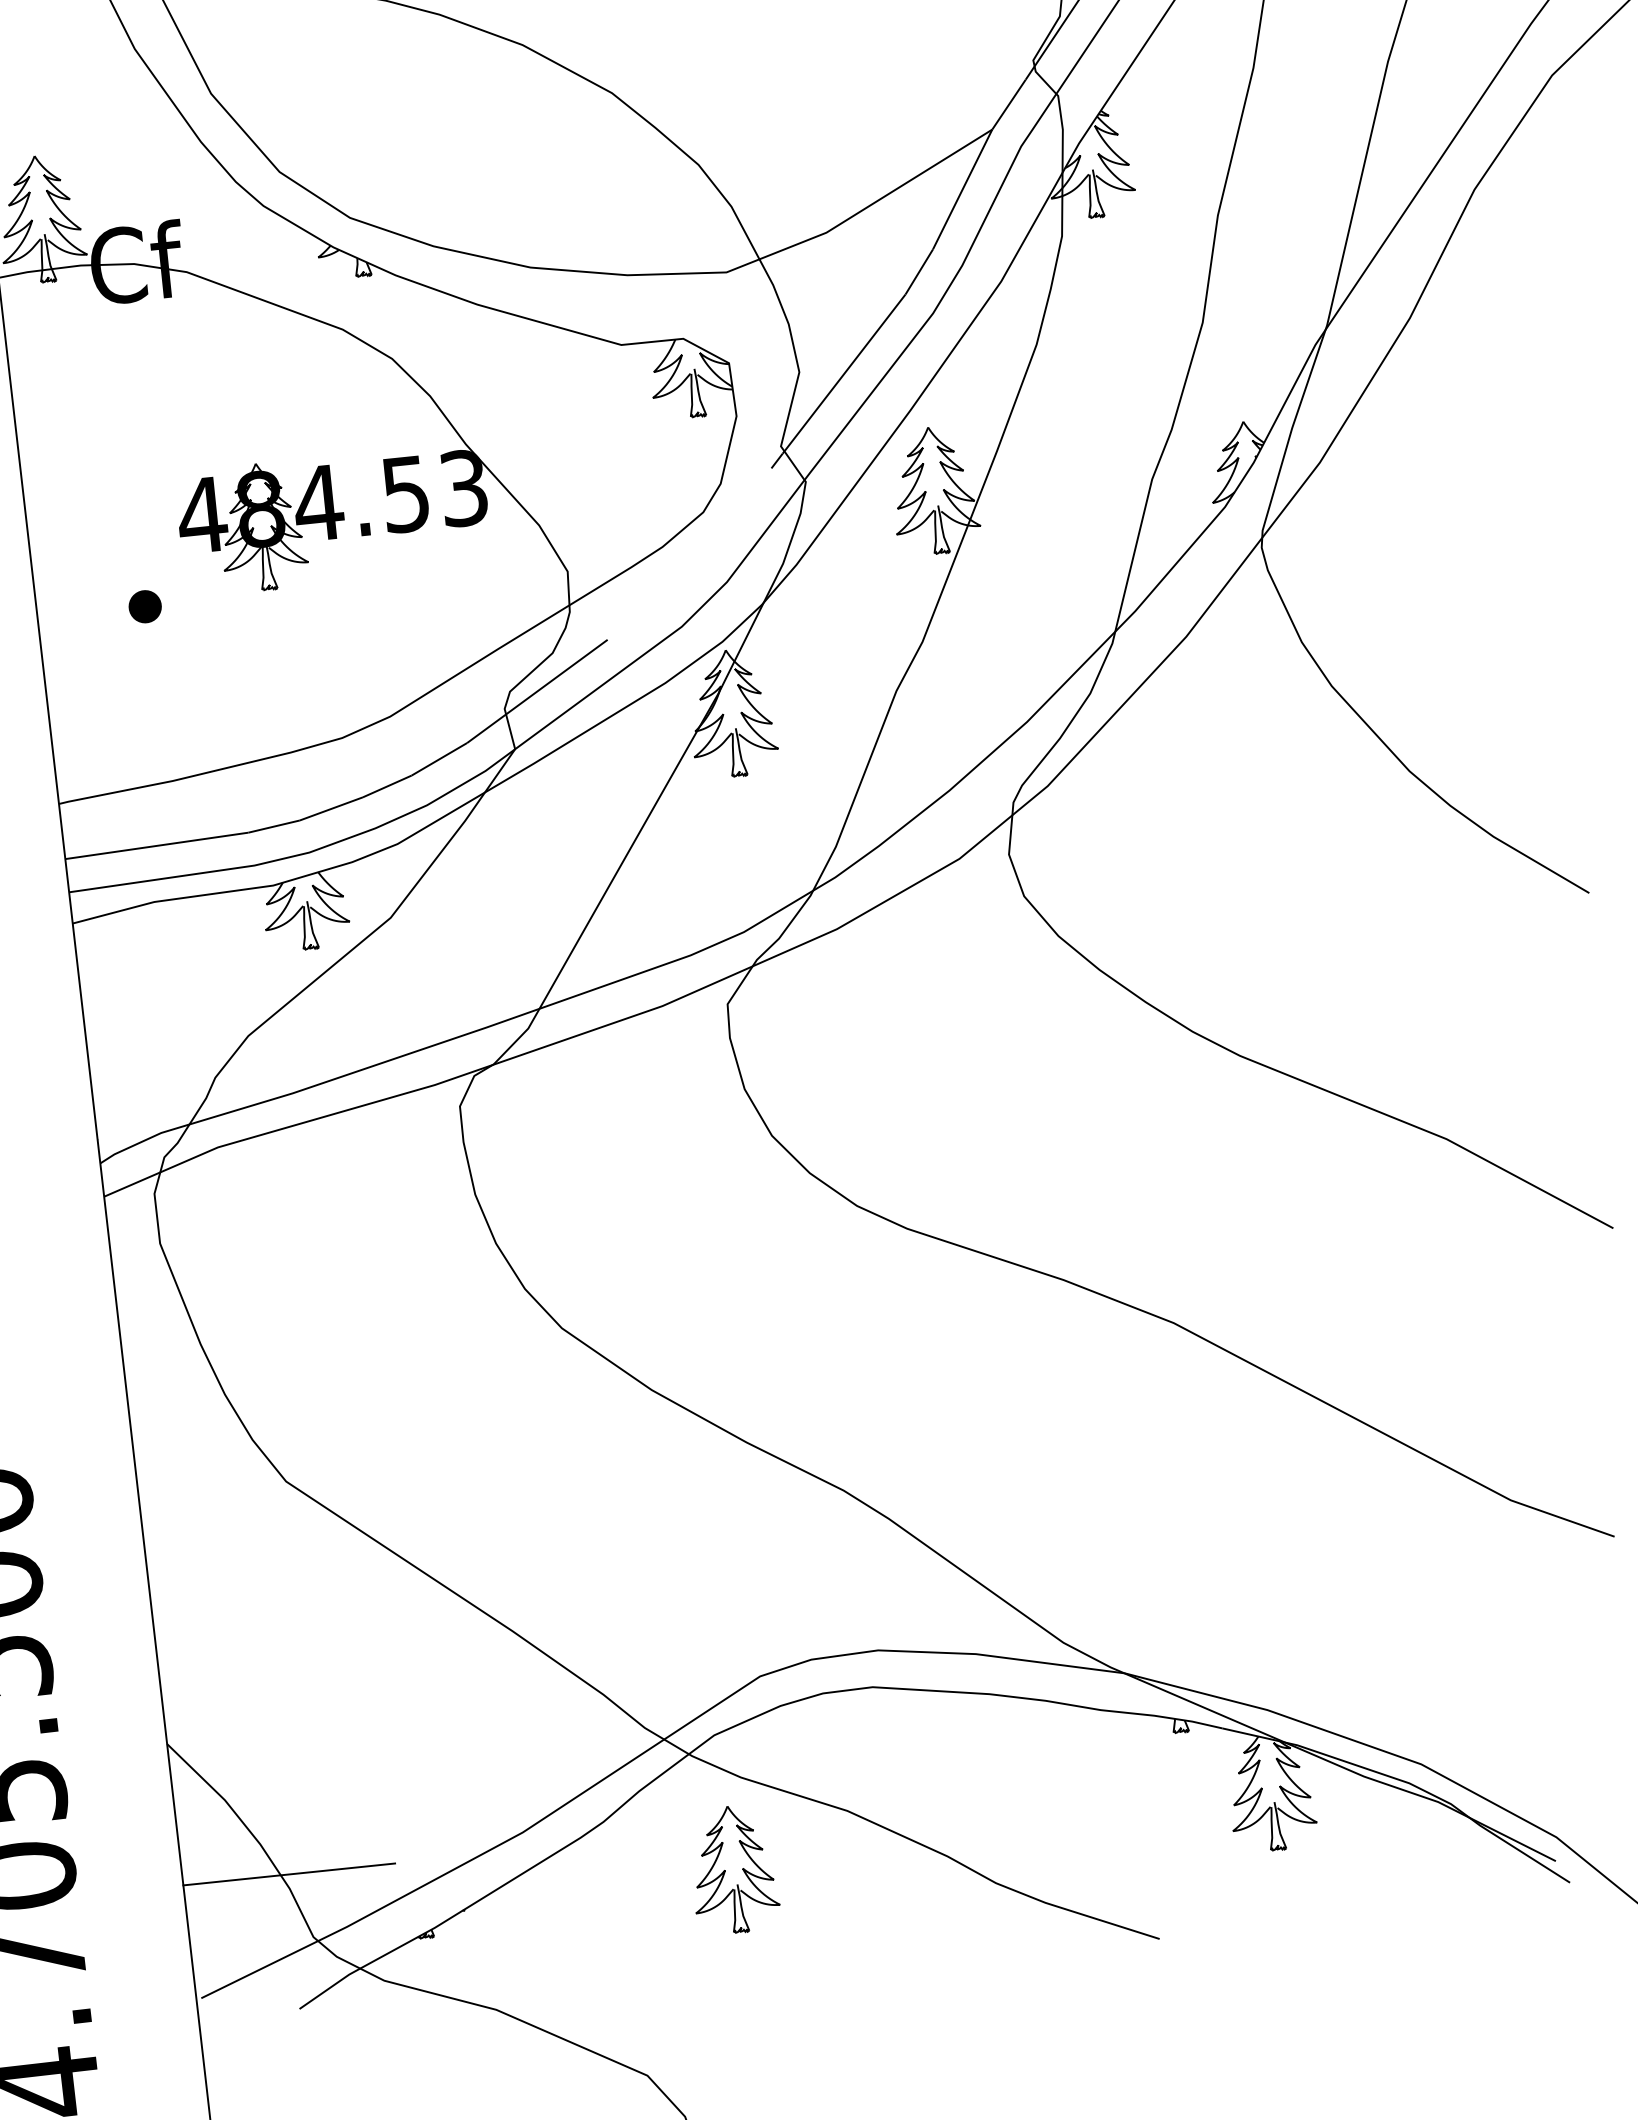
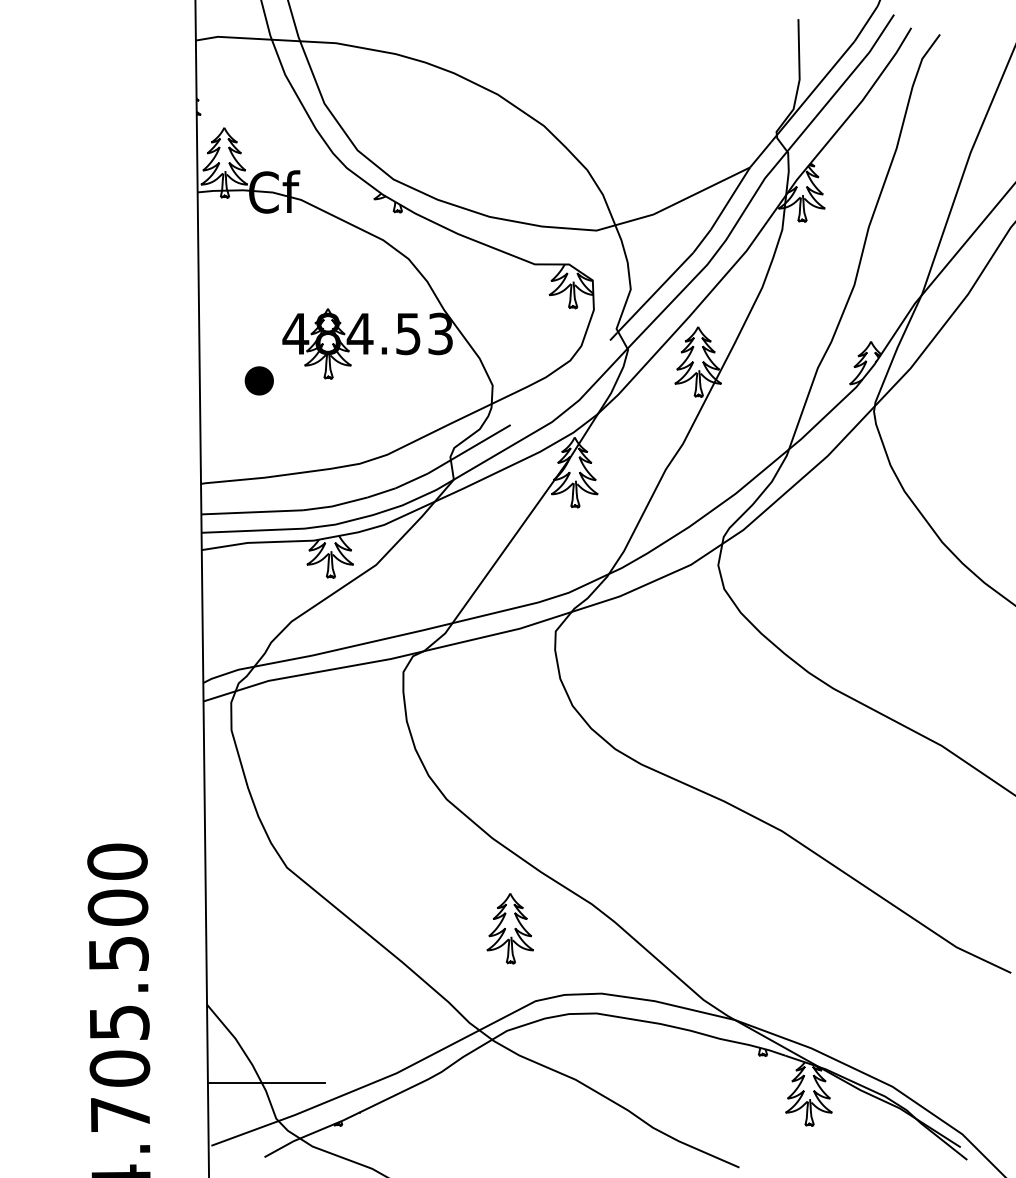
part: (145, 606) -> (259, 380), size x1.6
part: (732, 1869) -> (509, 928), moved

